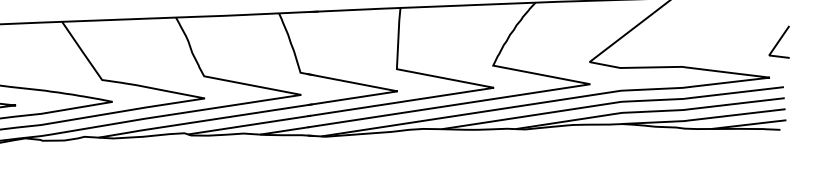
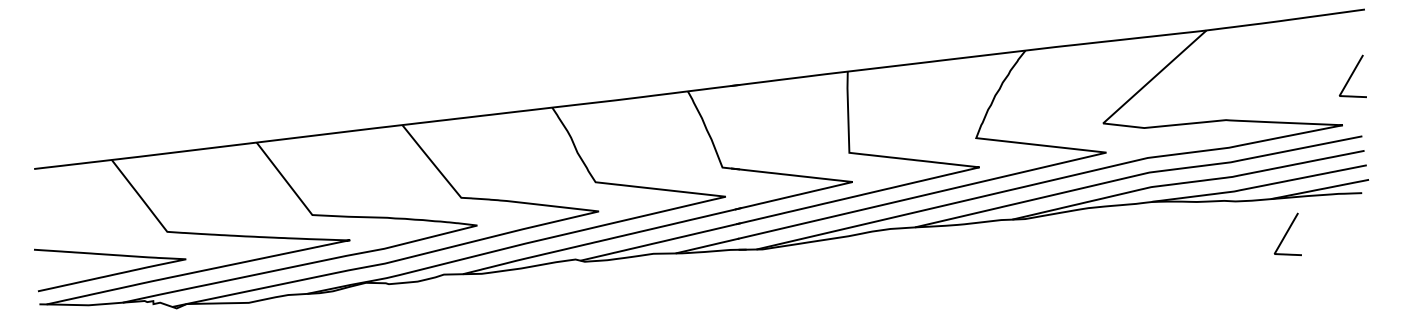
curve: (721, 155) -> (1287, 233), added

